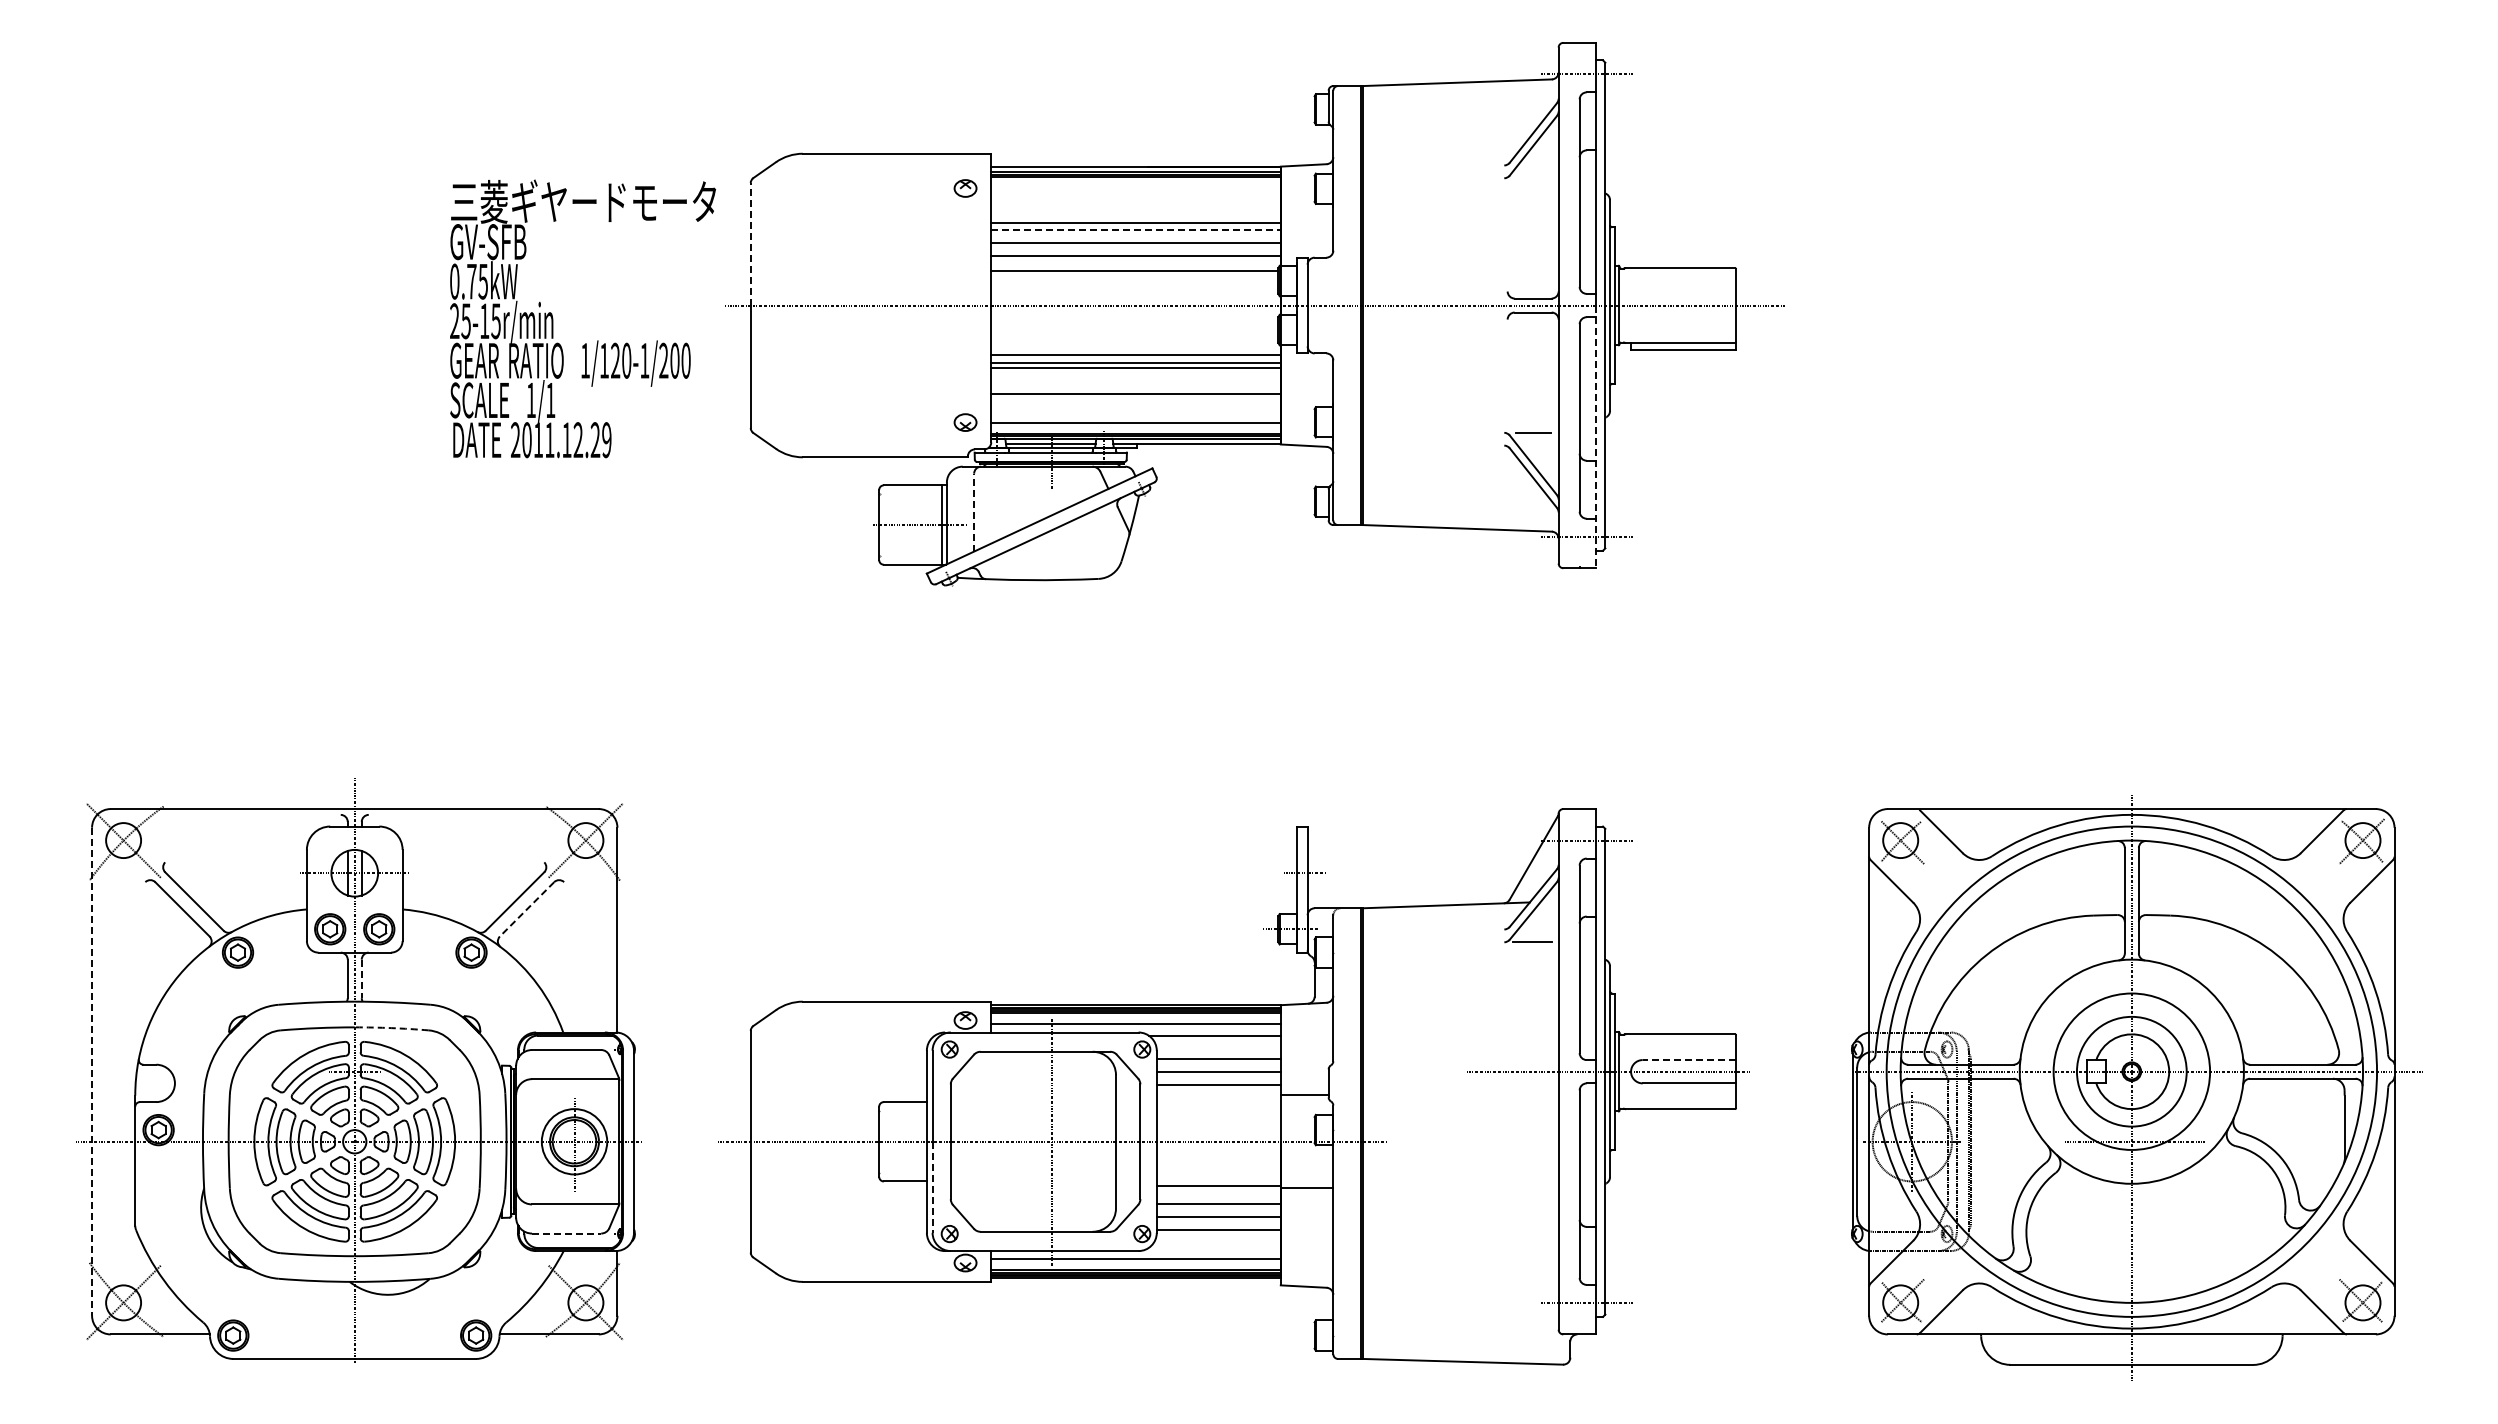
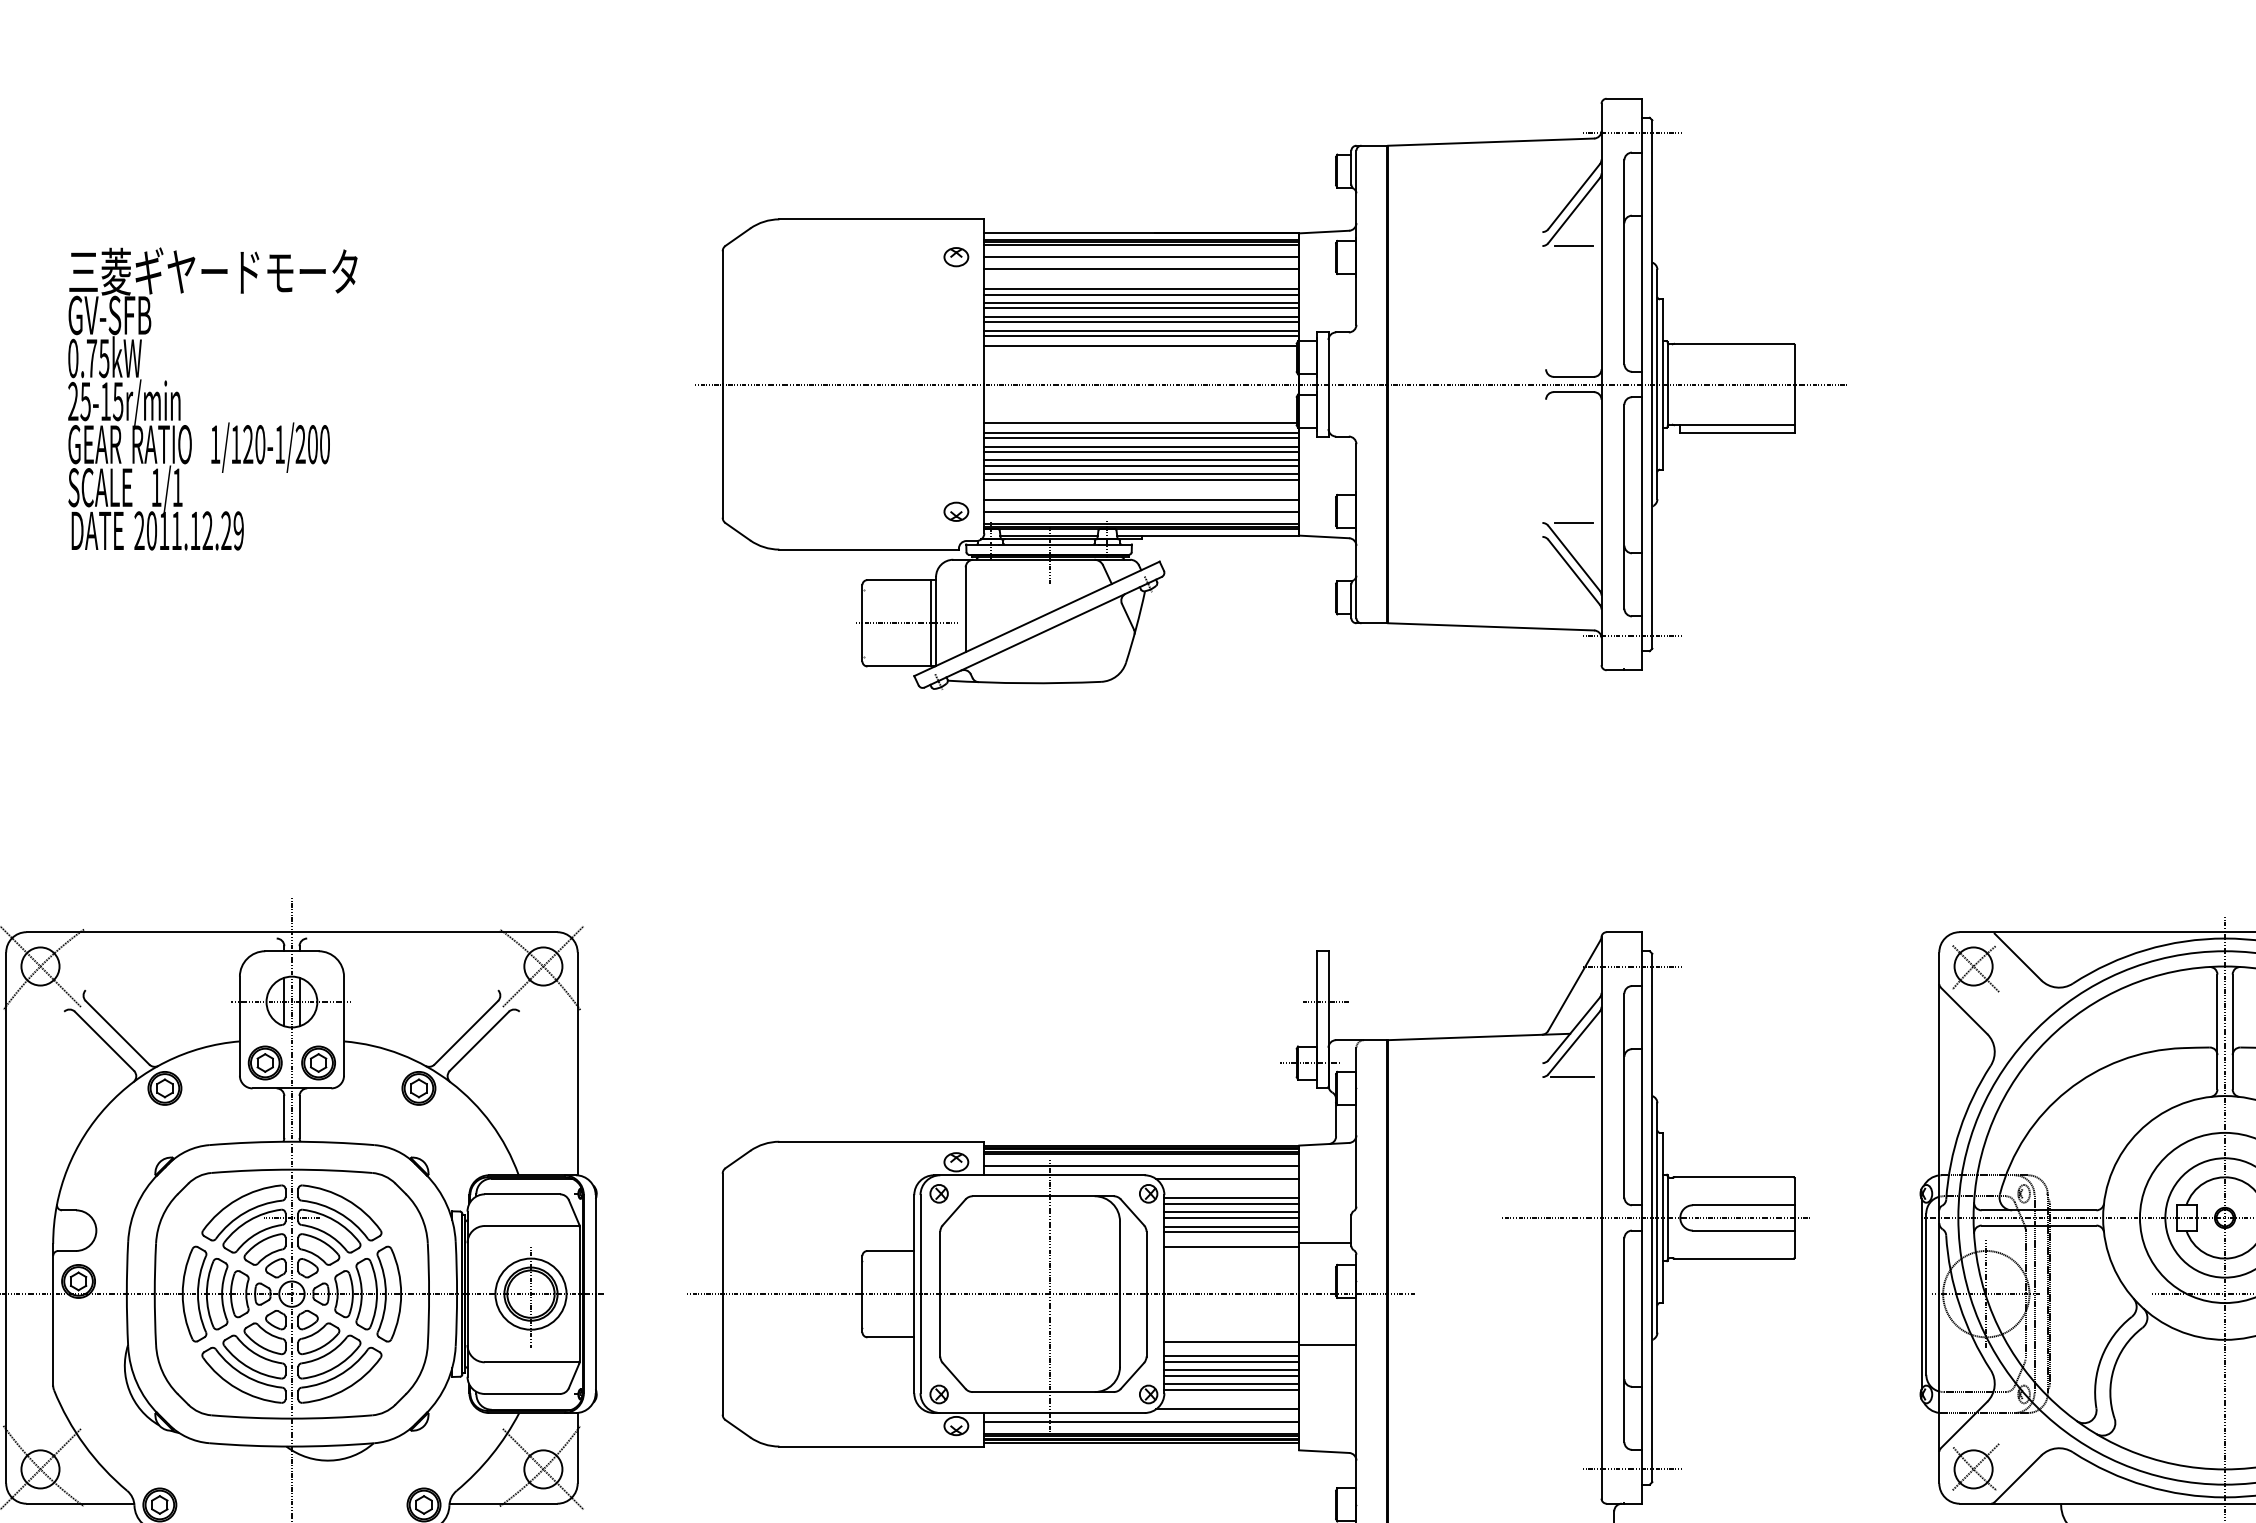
line: (1533, 178) -> (1574, 246), added
line: (1135, 188) -> (1141, 257), added
line: (1135, 199) -> (1141, 269), added
line: (1135, 217) -> (1141, 288), added
line: (1136, 230) -> (1142, 302), dashed -> solid
line: (1135, 235) -> (1141, 308), added
line: (750, 243) -> (722, 317), dashed -> solid
line: (1135, 248) -> (1141, 322), added
line: (1135, 261) -> (1141, 336), added
text: (582, 318) -> (212, 398), moved
line: (1134, 340) -> (1140, 422), added
line: (1135, 349) -> (1141, 432), added
line: (1135, 375) -> (1141, 460), added
line: (1135, 380) -> (1141, 466), added
line: (1135, 388) -> (1141, 474), added
line: (1135, 411) -> (1141, 499), added
line: (1596, 437) -> (1642, 528), dashed -> solid
line: (974, 512) -> (966, 609), dashed -> solid
line: (526, 909) -> (478, 1041), dashed -> solid
line: (361, 979) -> (299, 1117), dashed -> solid
arc: (391, 1028) -> (331, 1170), dashed -> solid
line: (1218, 1053) -> (1231, 1198), added
line: (1689, 1060) -> (1743, 1205), dashed -> solid
line: (1218, 1066) -> (1231, 1212), added
line: (92, 1072) -> (6, 1218), dashed -> solid
line: (1218, 1079) -> (1231, 1226), added
line: (1218, 1098) -> (1231, 1247), added
line: (932, 1187) -> (920, 1343), dashed -> solid
line: (1218, 1198) -> (1231, 1355), added
line: (1218, 1211) -> (1231, 1369), added
line: (1218, 1224) -> (1231, 1384), added
line: (566, 1233) -> (522, 1393), dashed -> solid
line: (1214, 1247) -> (1227, 1409), added

